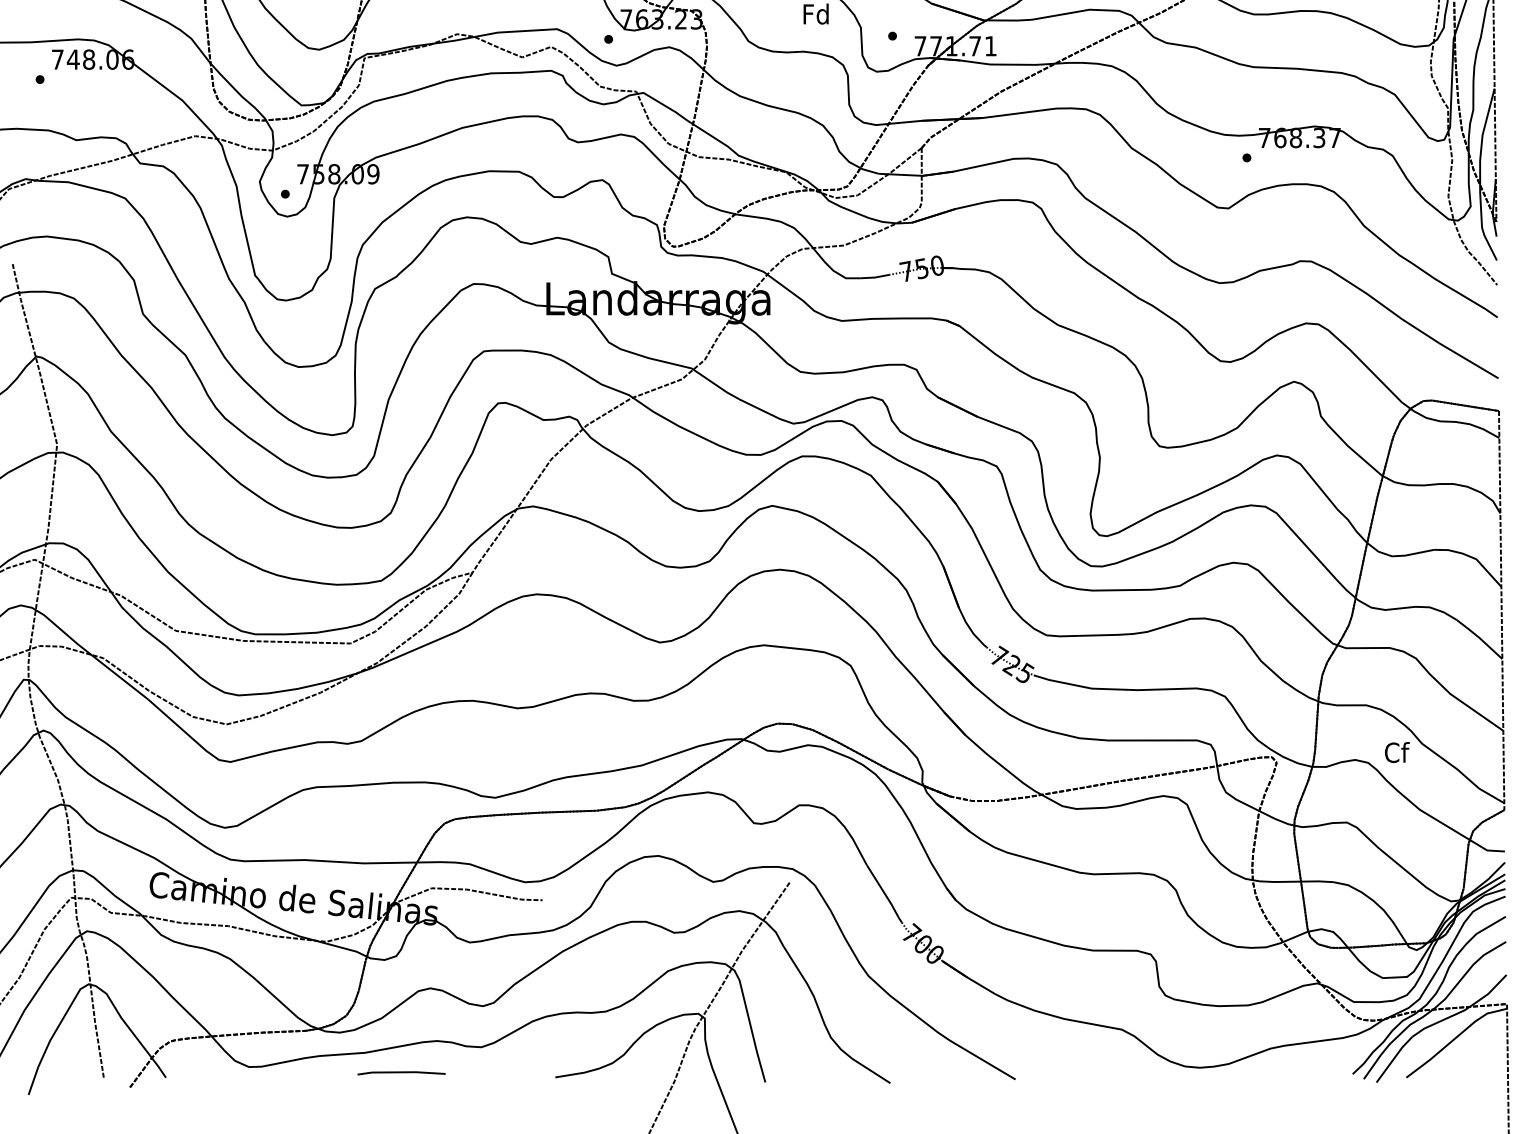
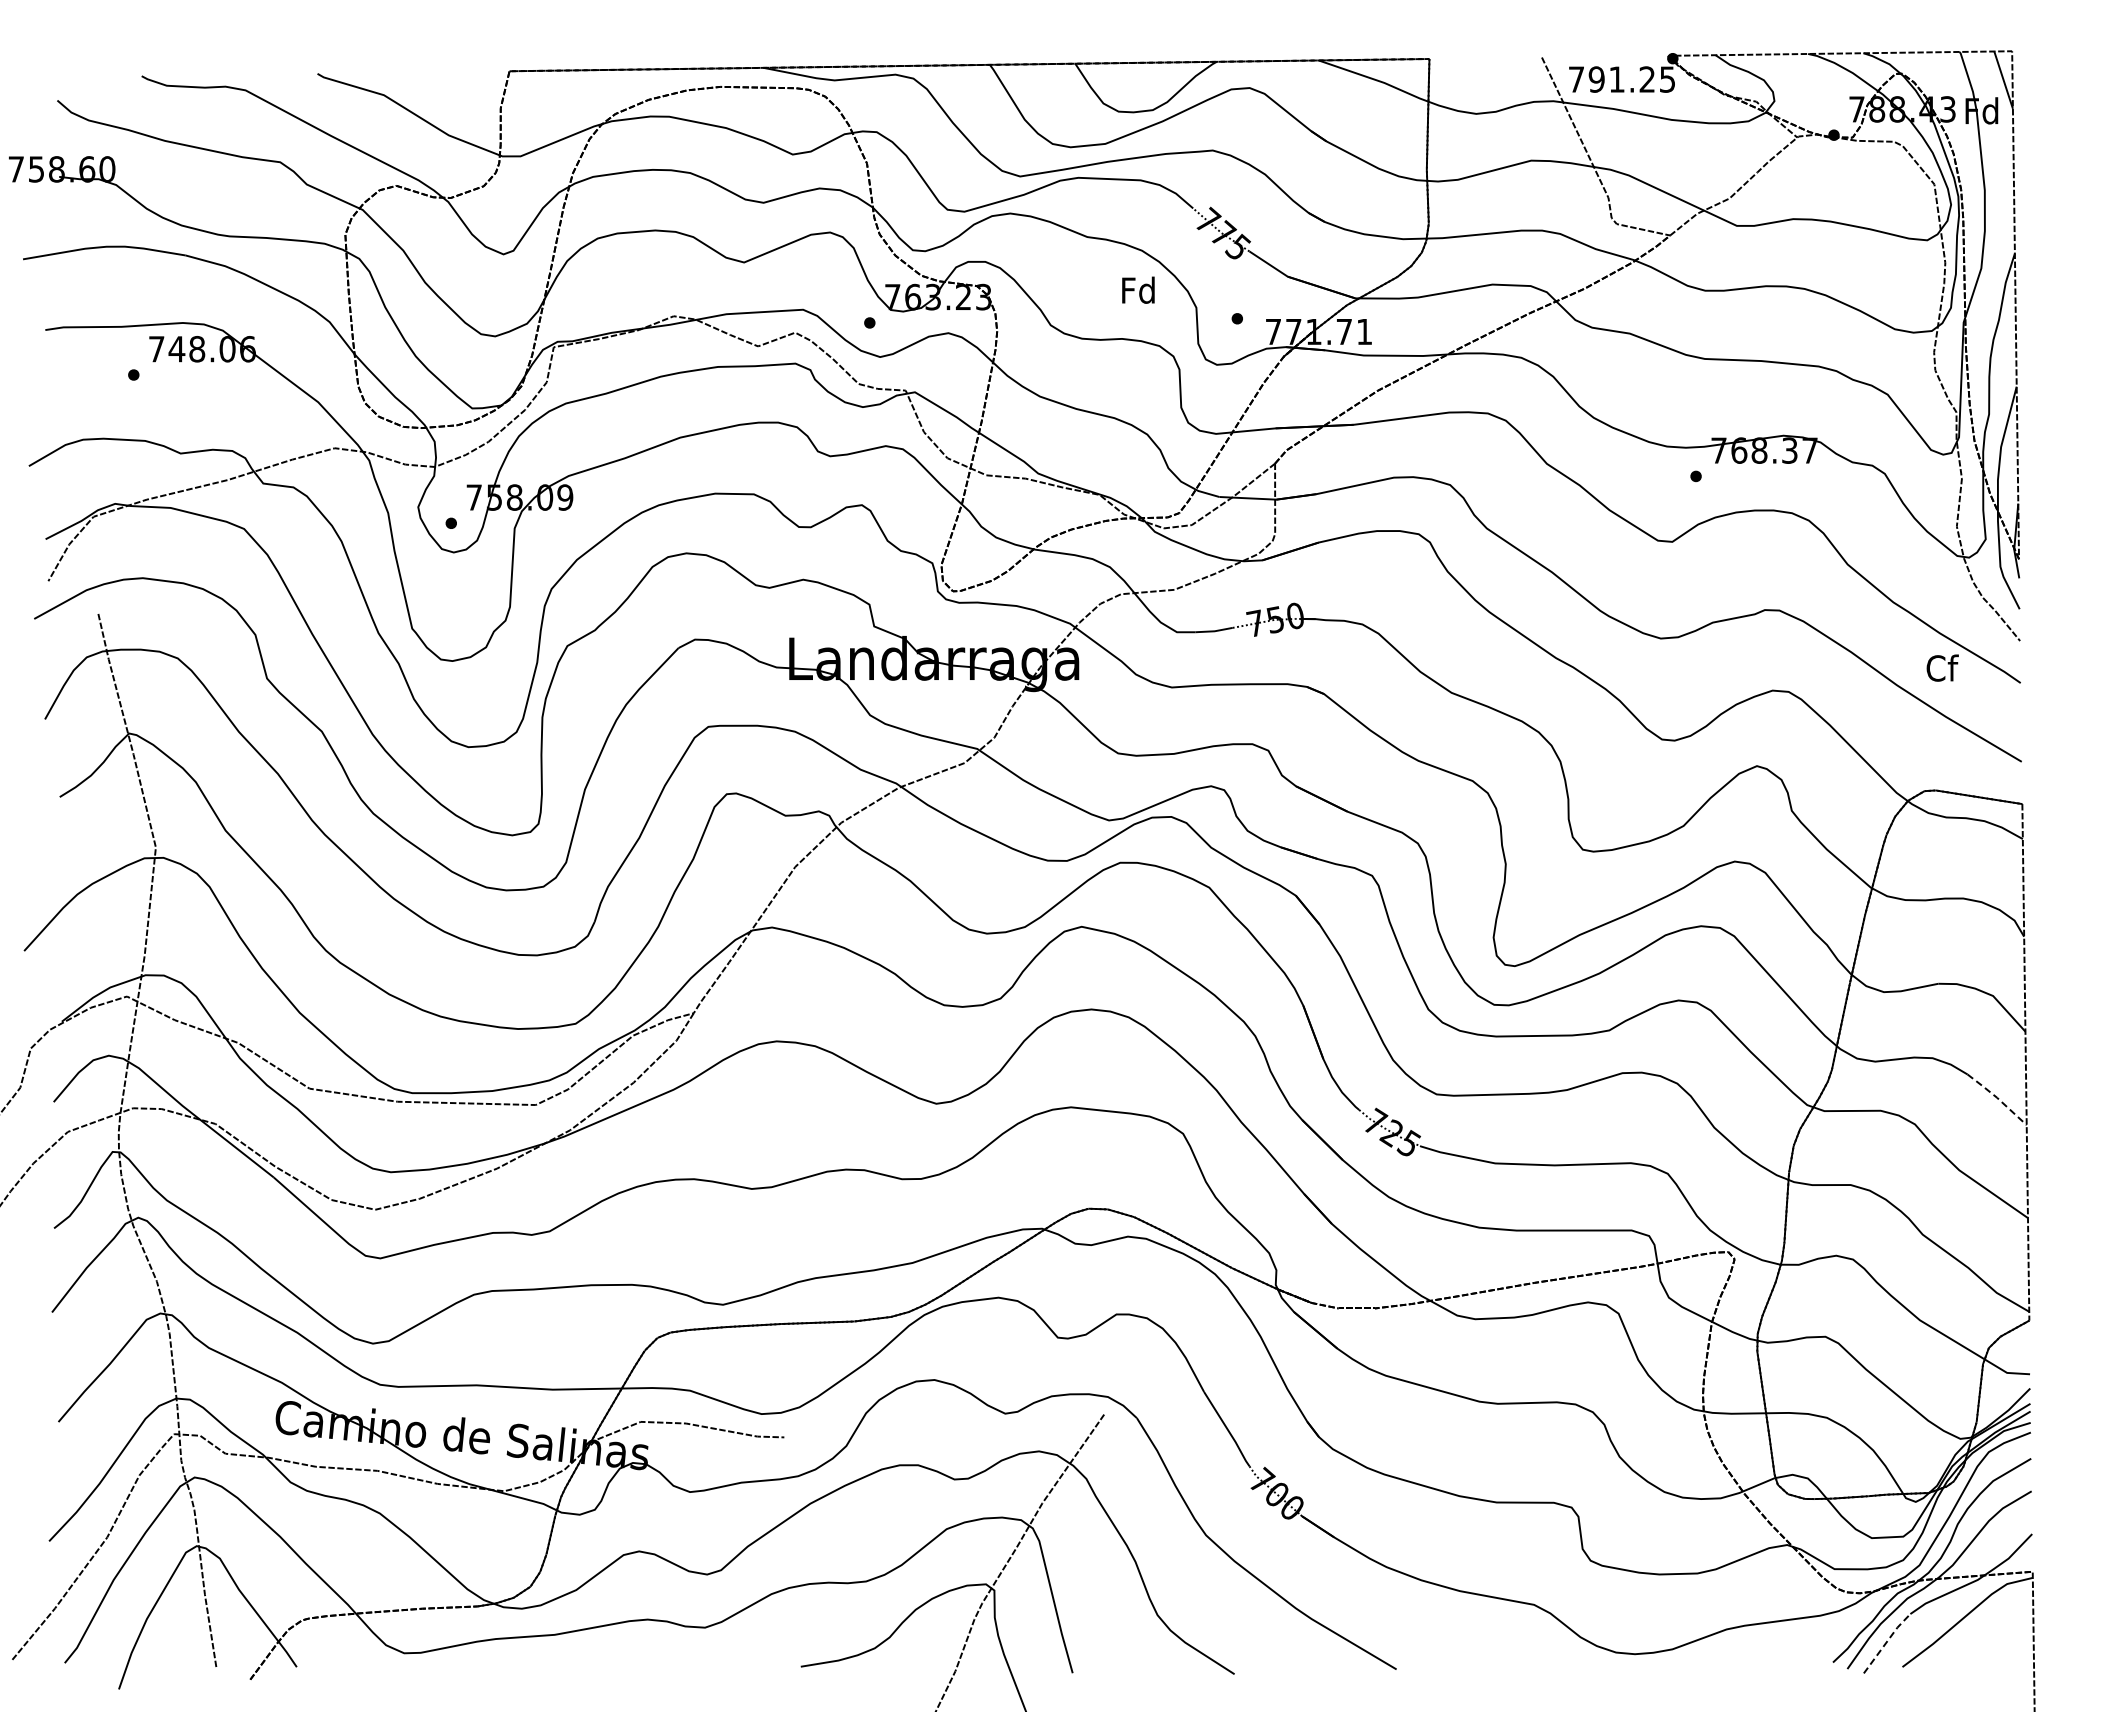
line: (1479, 637) -> (1997, 1097), solid -> dashed
text: (1397, 752) -> (1942, 667), moved
line: (1394, 1058) -> (1886, 1642), solid -> dashed
line: (401, 1072) -> (601, 1660), removed

